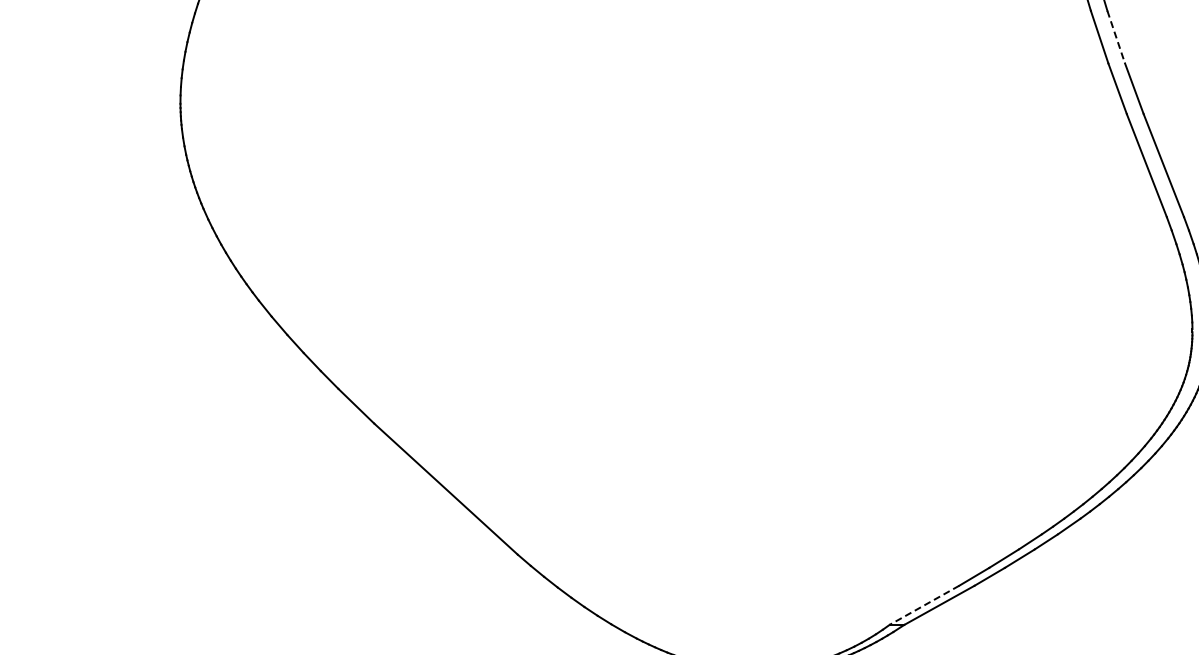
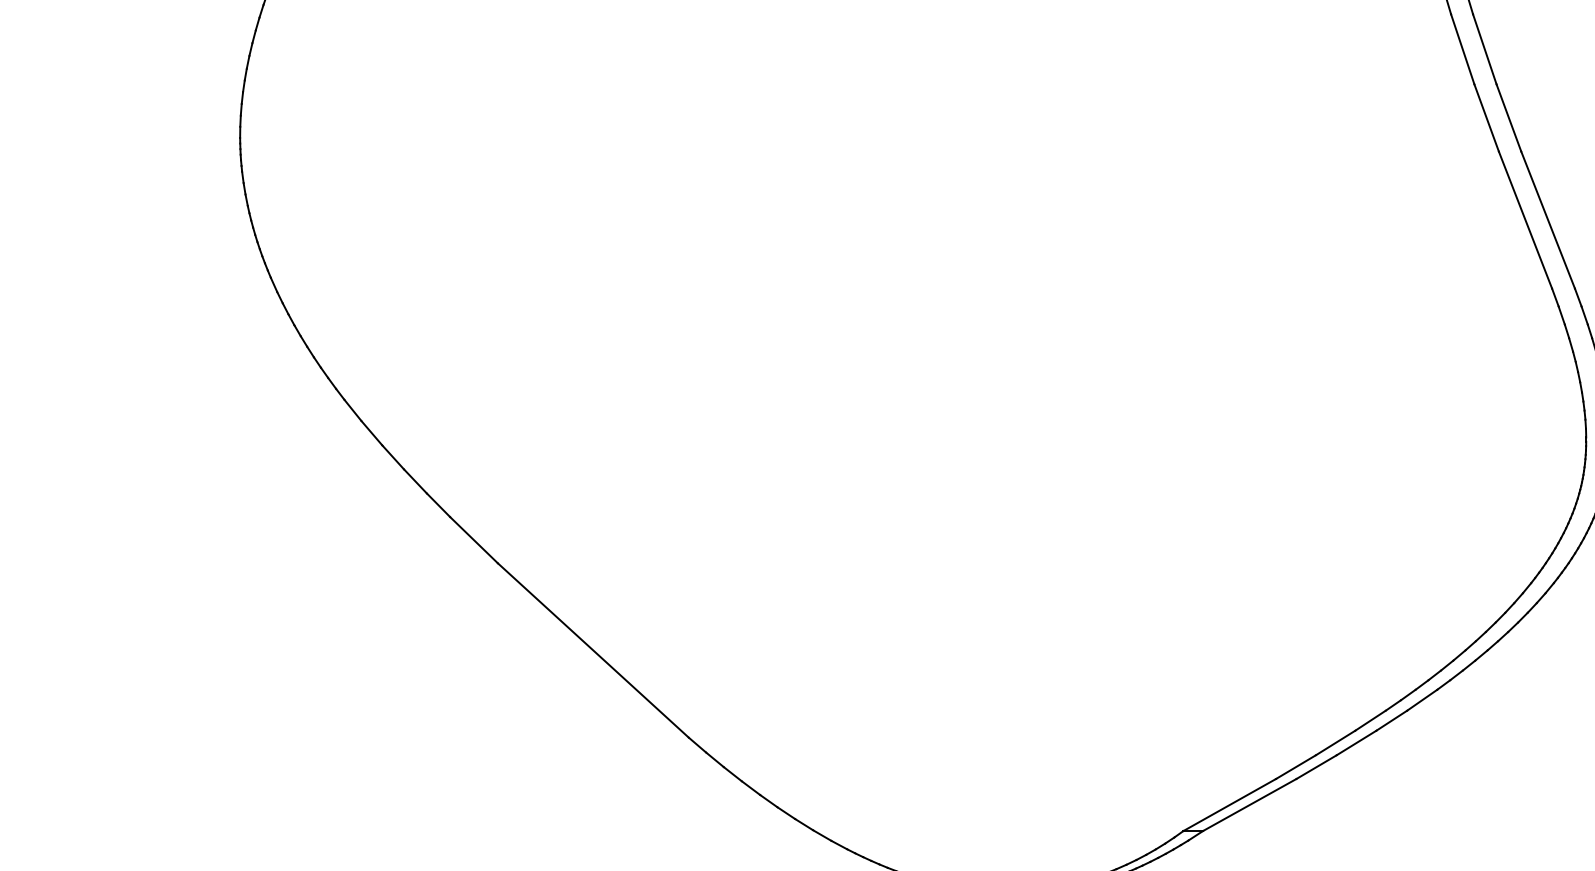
line: (1116, 37) -> (1485, 49), dashed -> solid
line: (924, 605) -> (1229, 805), dashed -> solid

